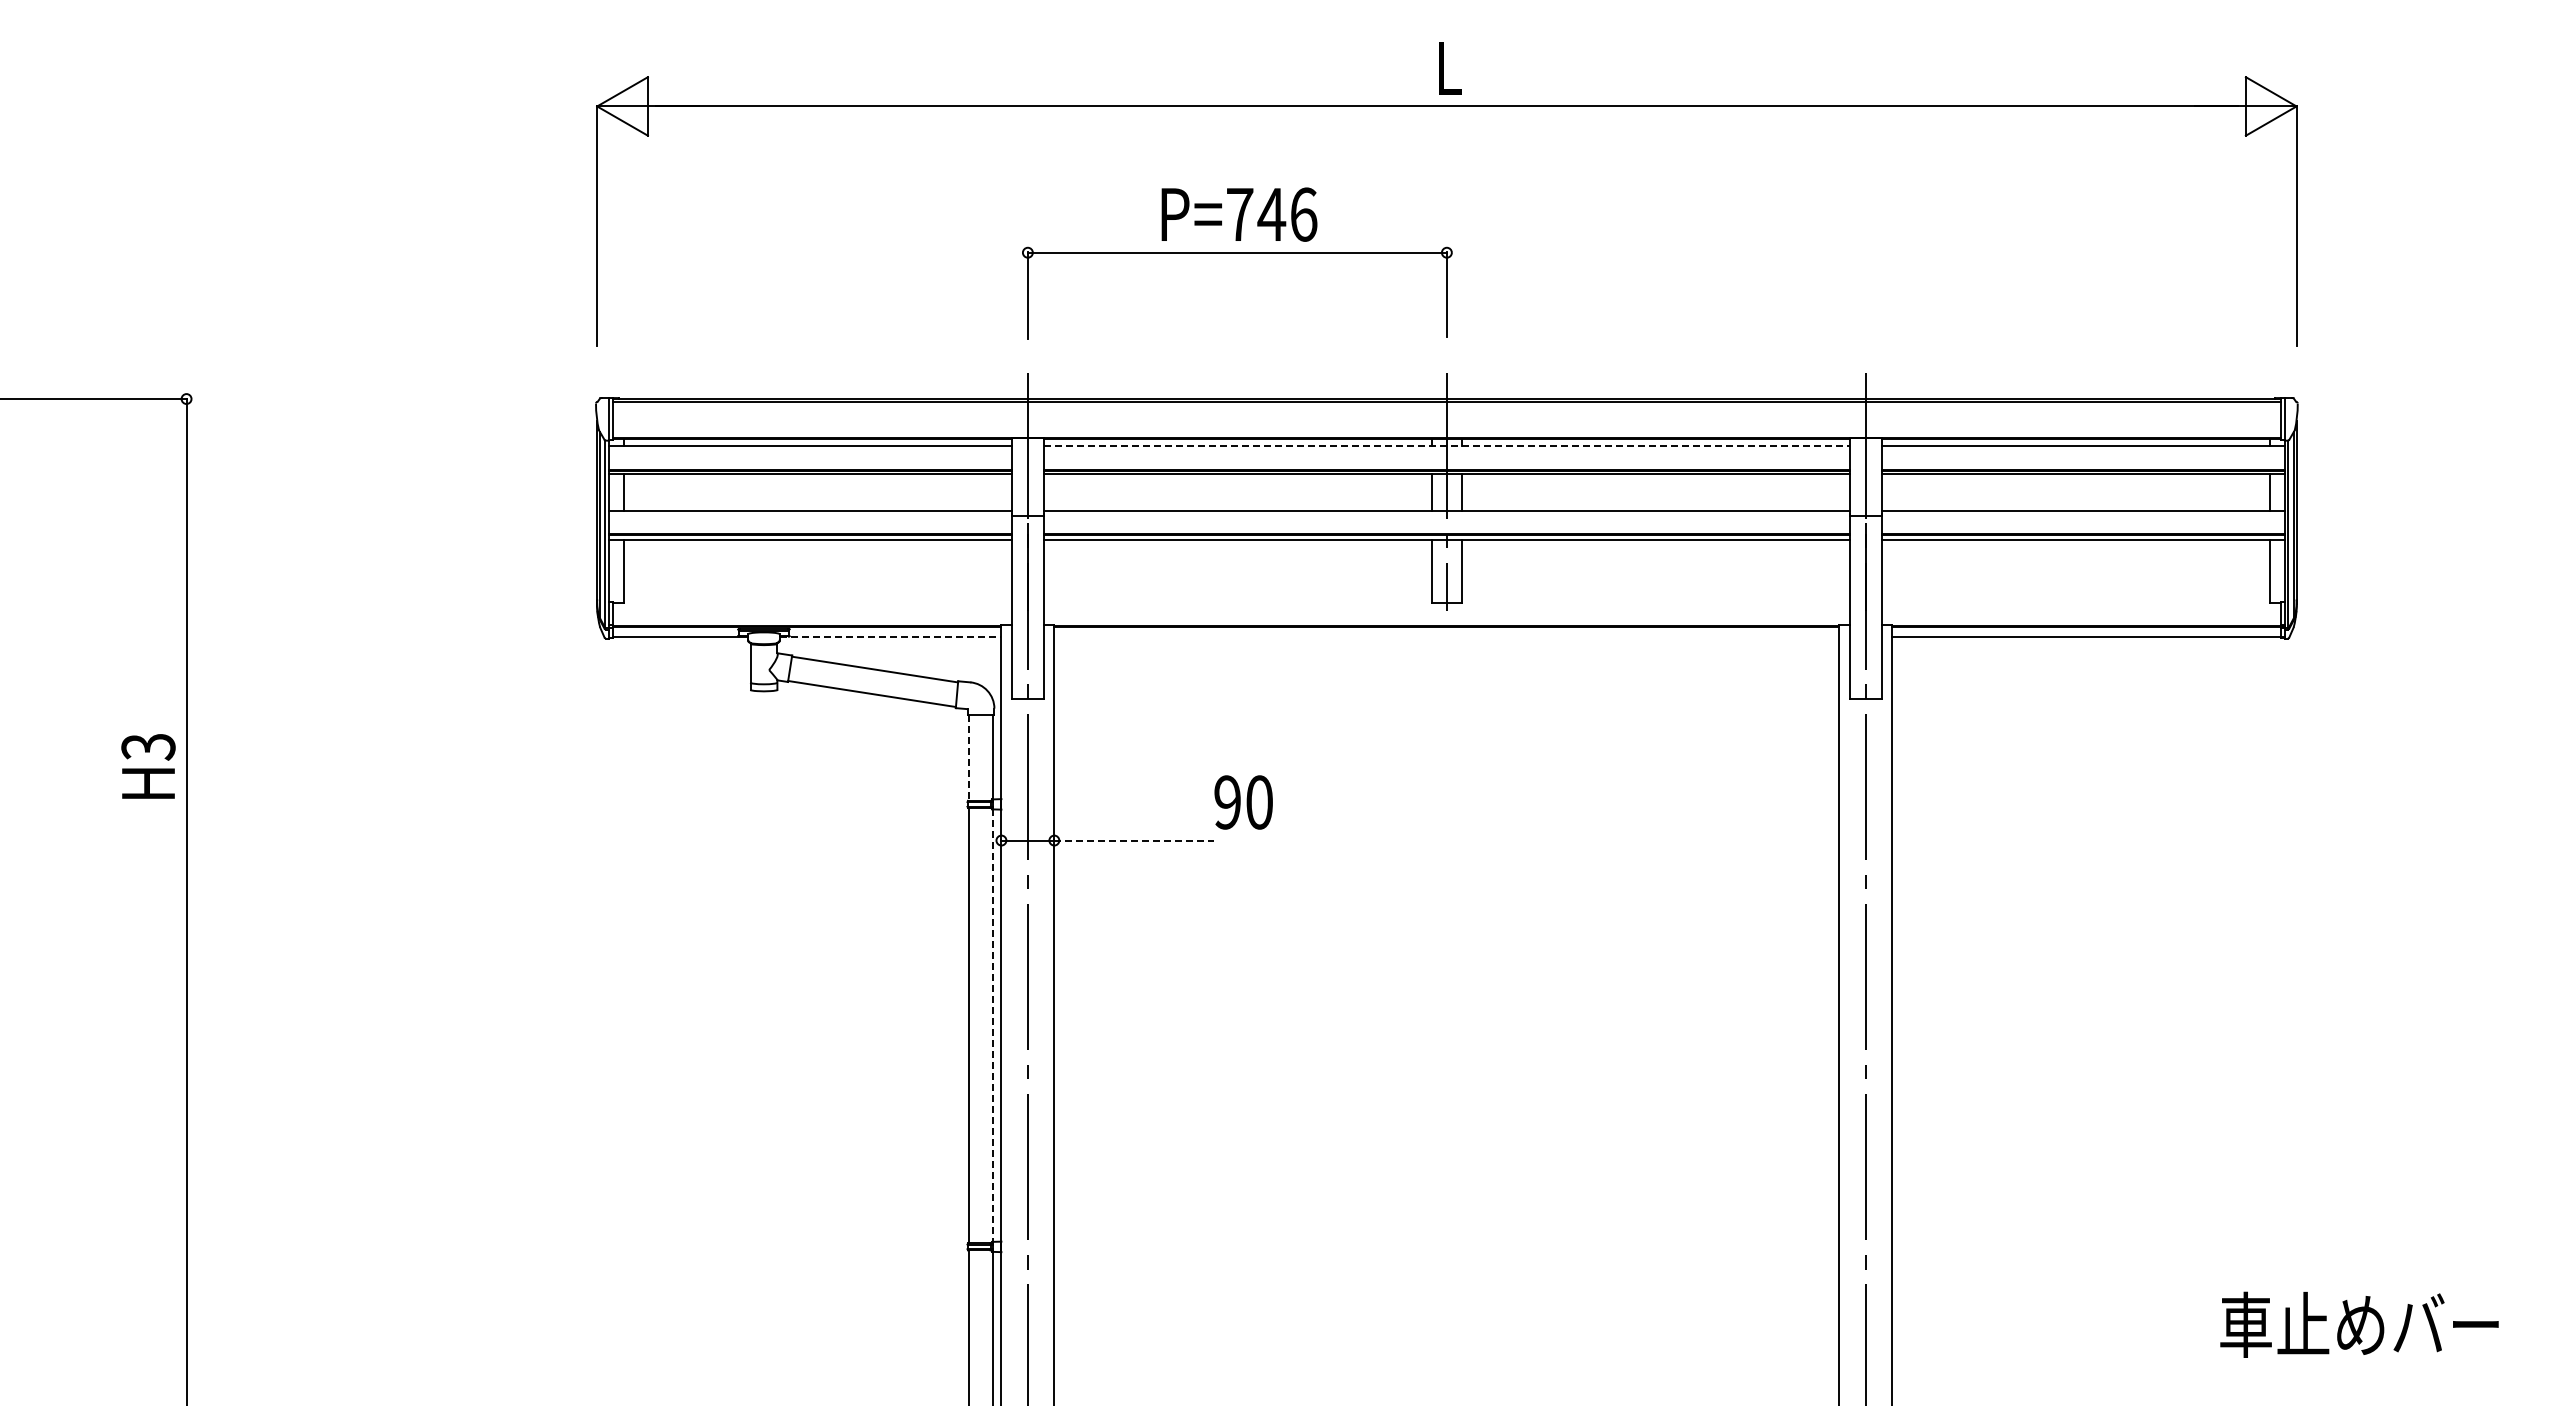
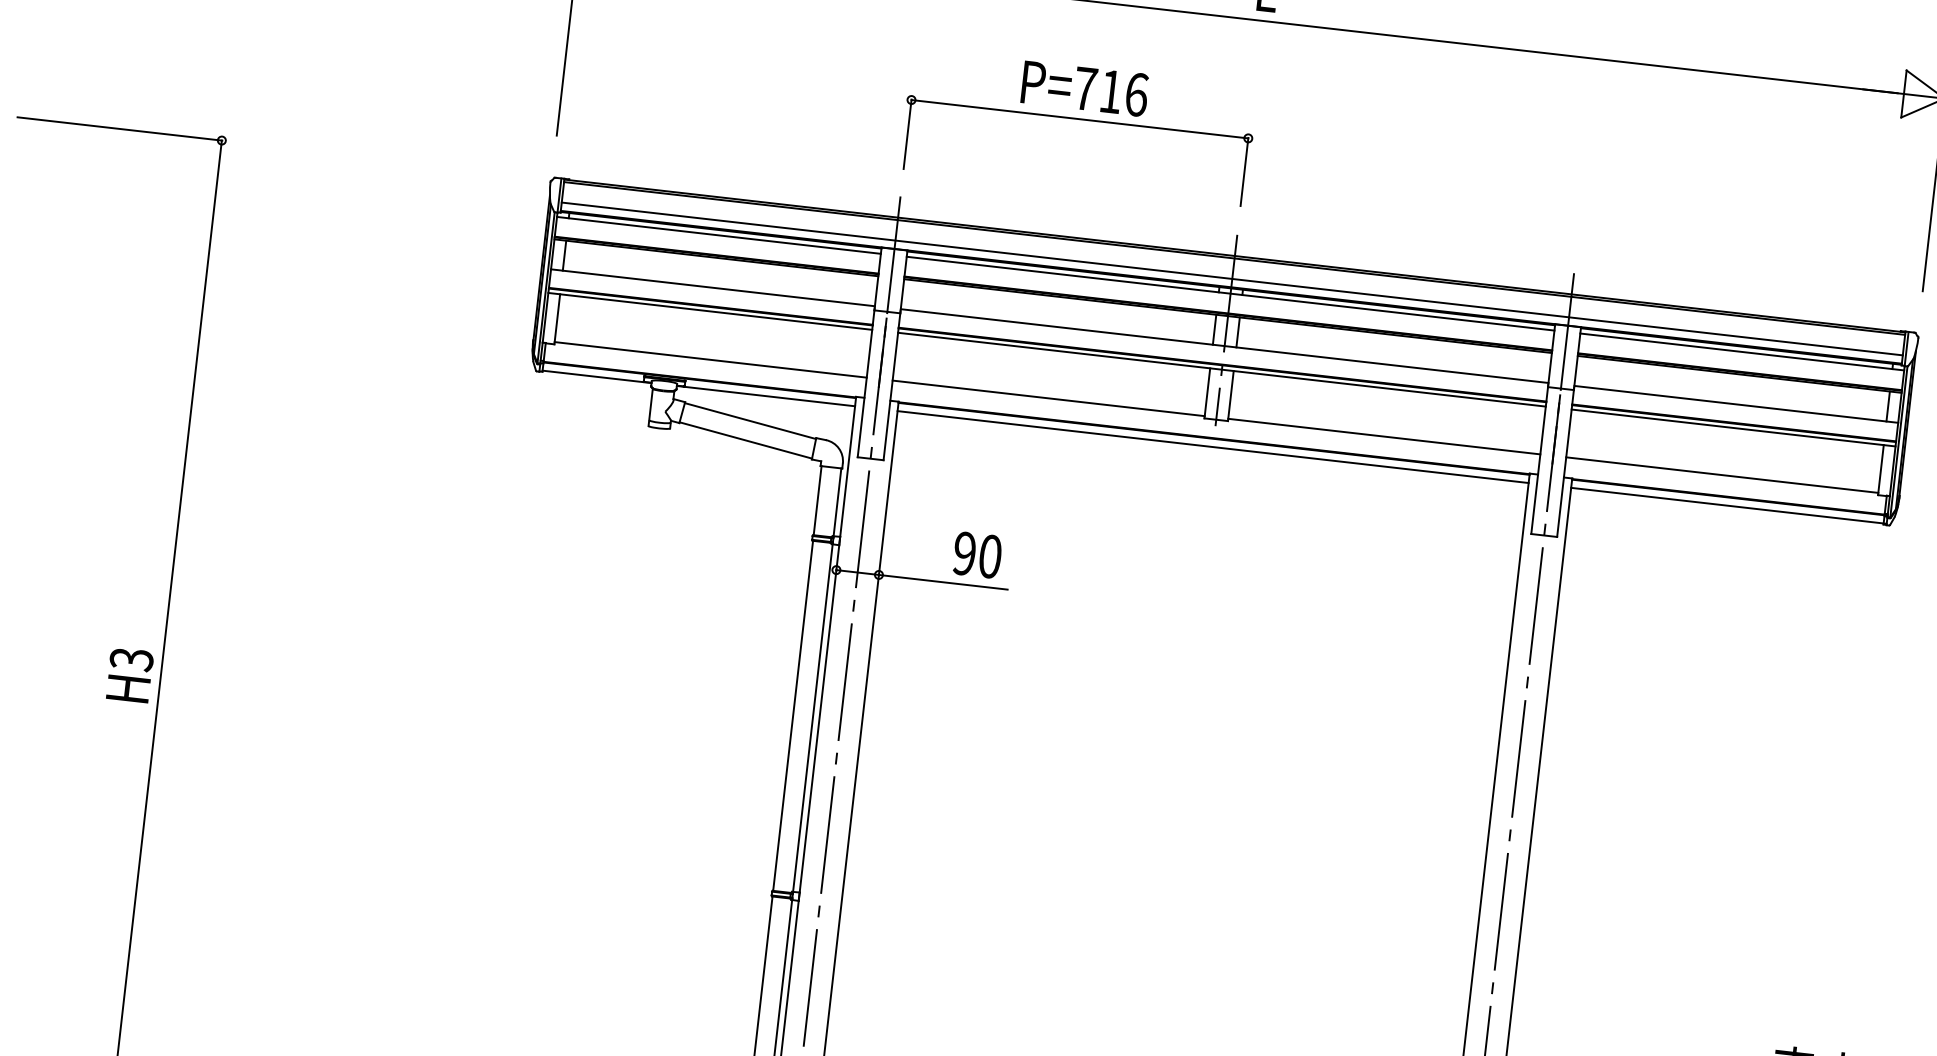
text: (1271, 214) -> (1110, 91), P=746 -> P=716
line: (1446, 427) -> (1231, 278), added
line: (1446, 445) -> (1230, 293), dashed -> solid
line: (817, 599) -> (710, 359), added
line: (1237, 599) -> (1048, 397), added
line: (1655, 599) -> (1384, 436), added
line: (2075, 599) -> (1721, 474), added
line: (890, 636) -> (765, 395), dashed -> solid
line: (1446, 636) -> (1212, 446), added
line: (968, 757) -> (817, 500), dashed -> solid
text: (148, 766) -> (129, 675), moved
text: (1243, 802) -> (977, 555), moved
line: (1134, 840) -> (943, 582), dashed -> solid
line: (993, 1026) -> (813, 718), dashed -> solid

